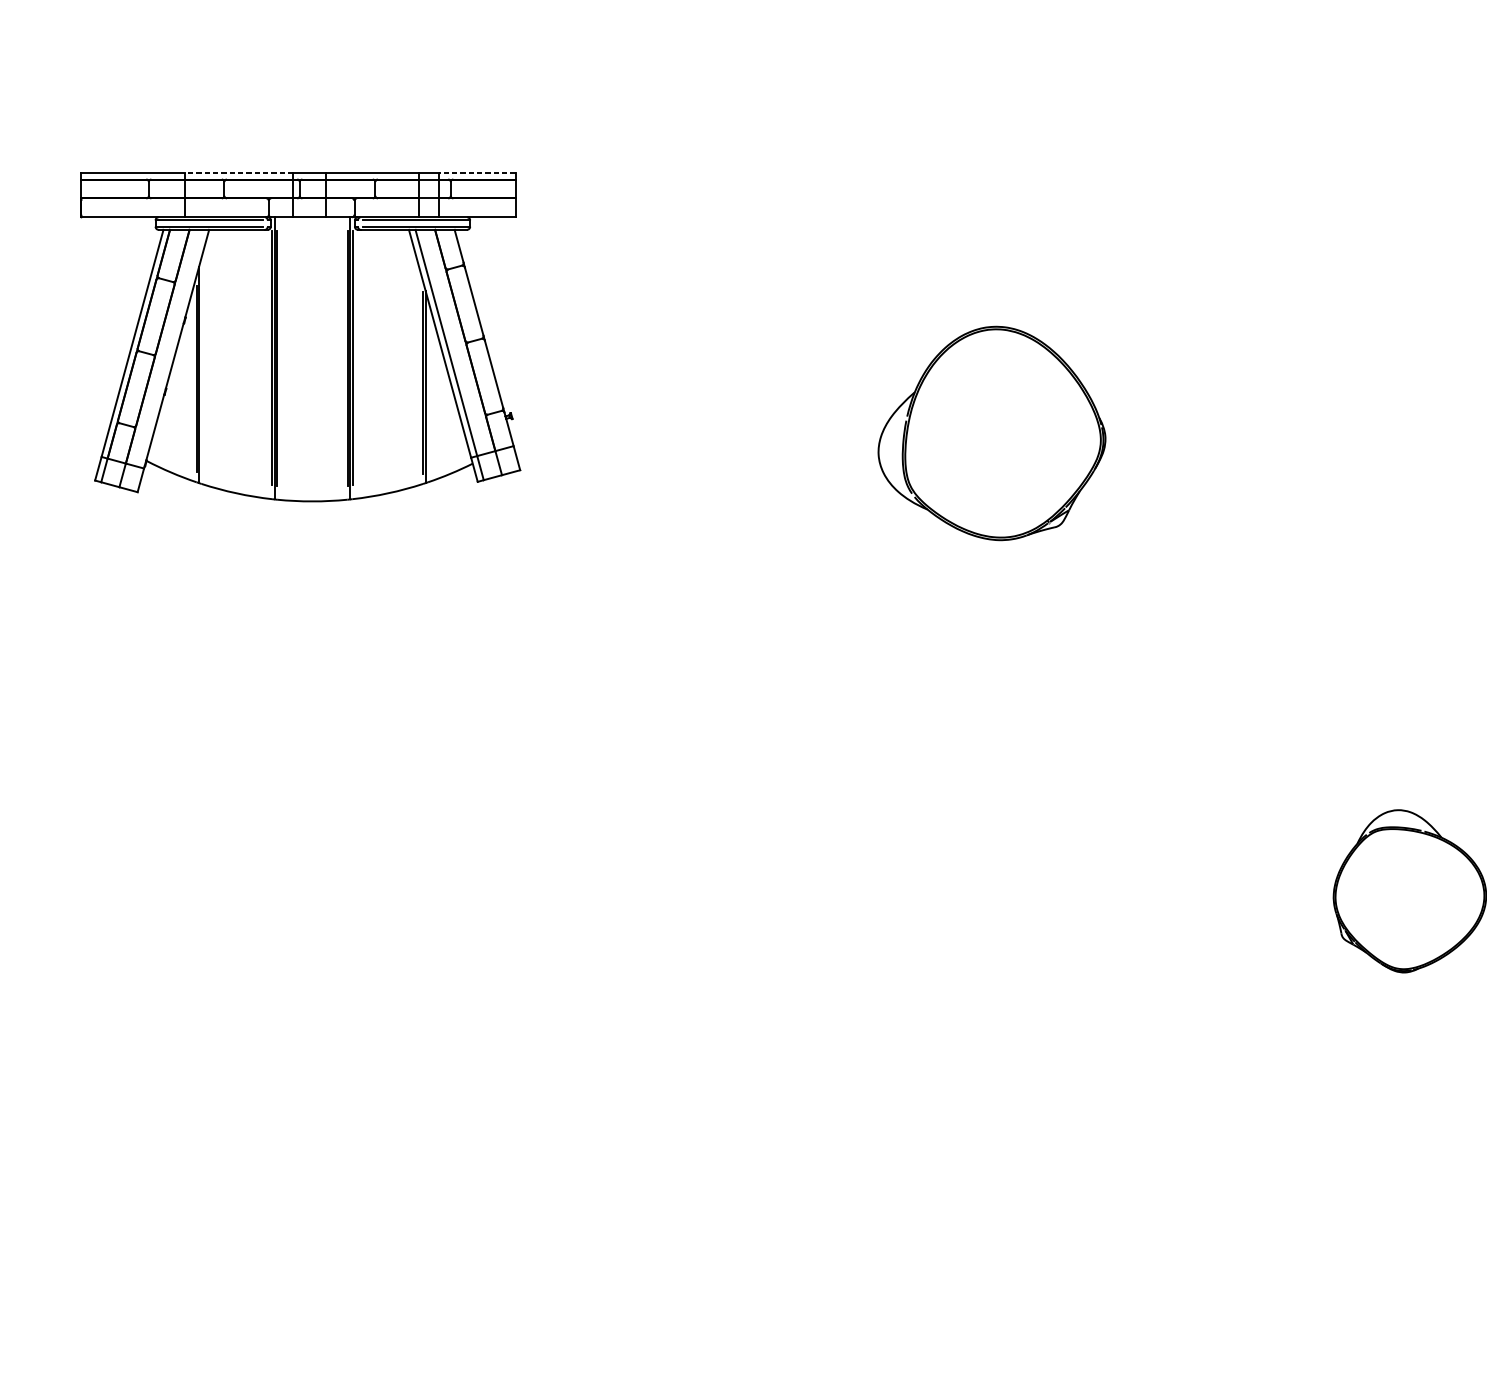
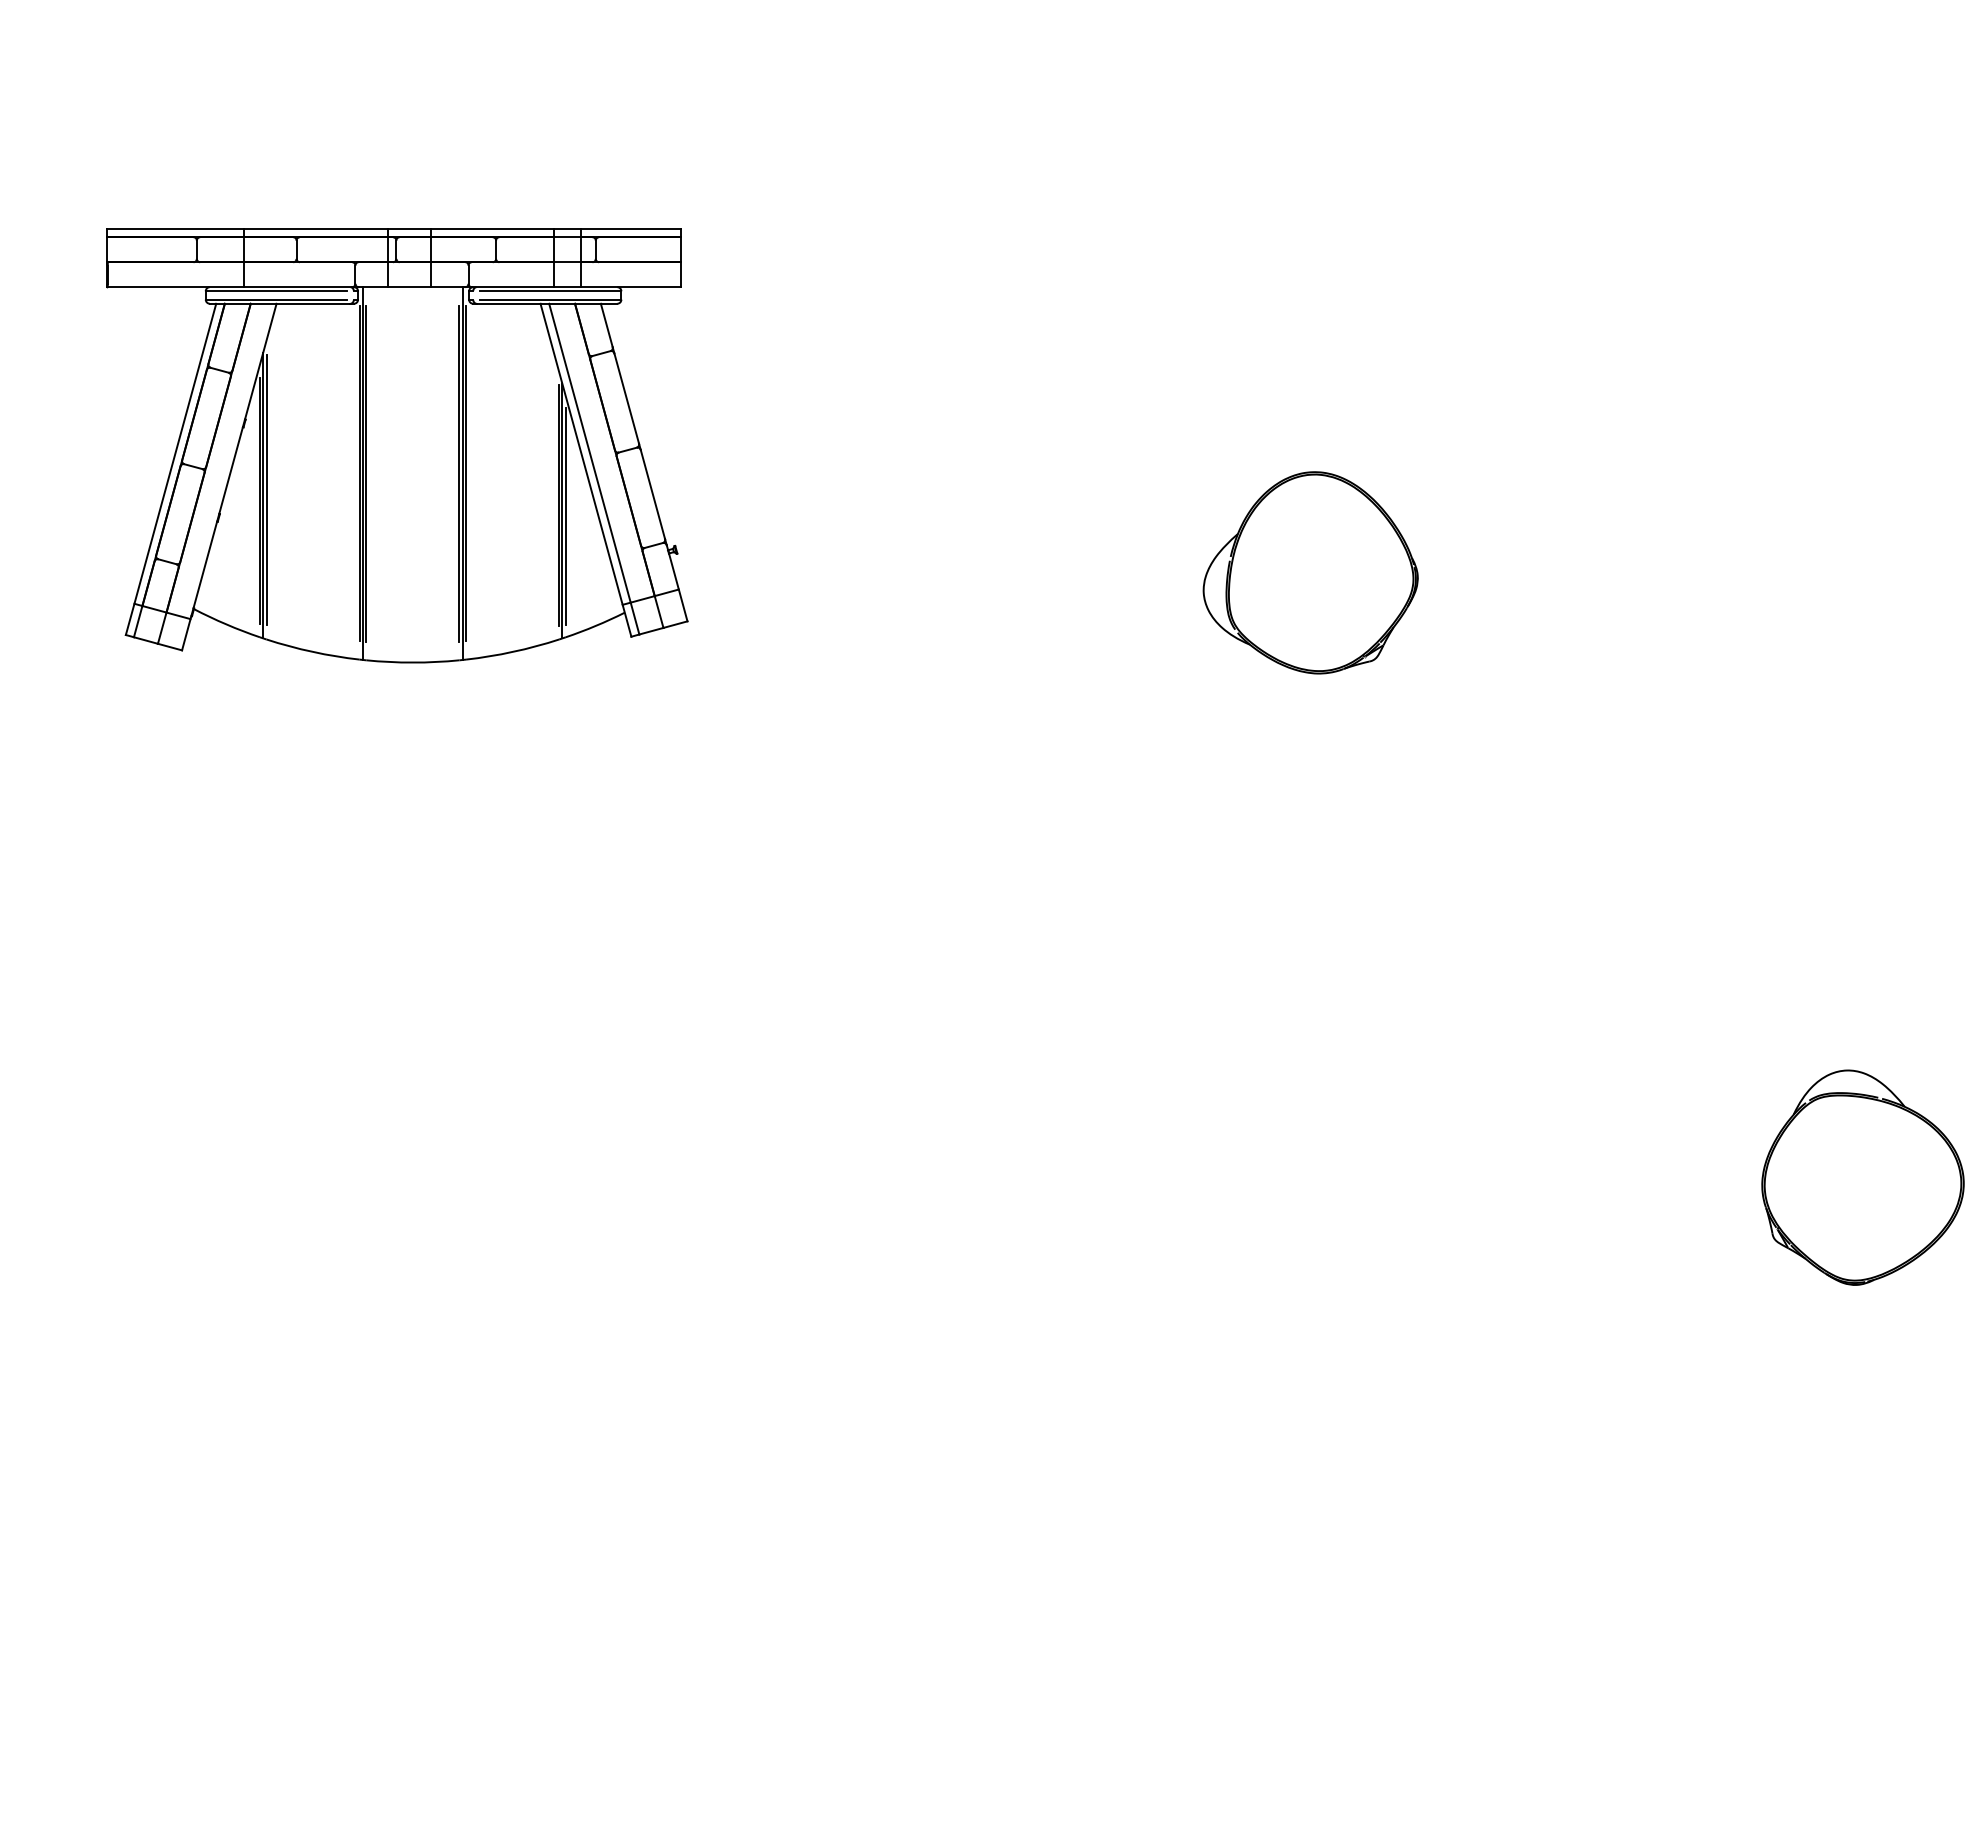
line: (239, 172) -> (316, 228), dashed -> solid
line: (477, 172) -> (630, 228), dashed -> solid
line: (201, 370) -> (266, 489), added
line: (427, 390) -> (565, 516), added
part: (991, 433) -> (1310, 572), size x0.71

